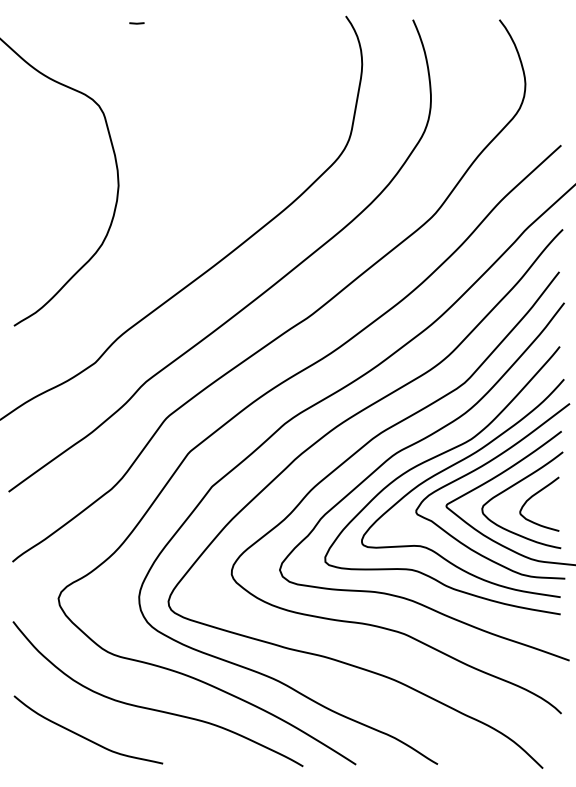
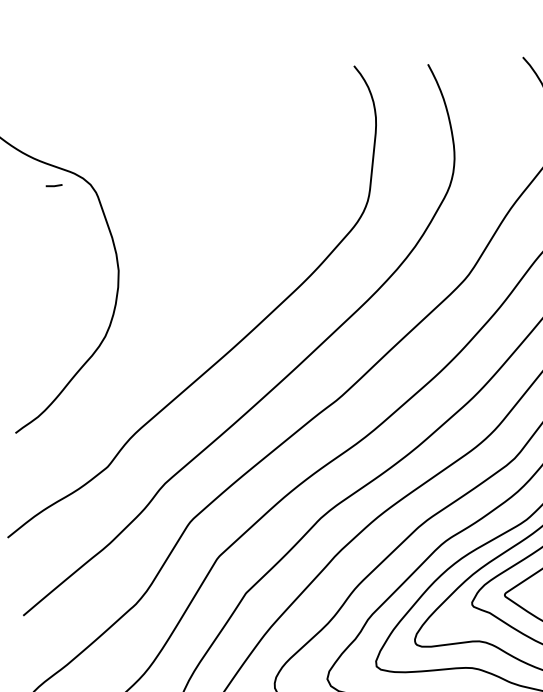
line: (136, 23) -> (53, 185), moved

